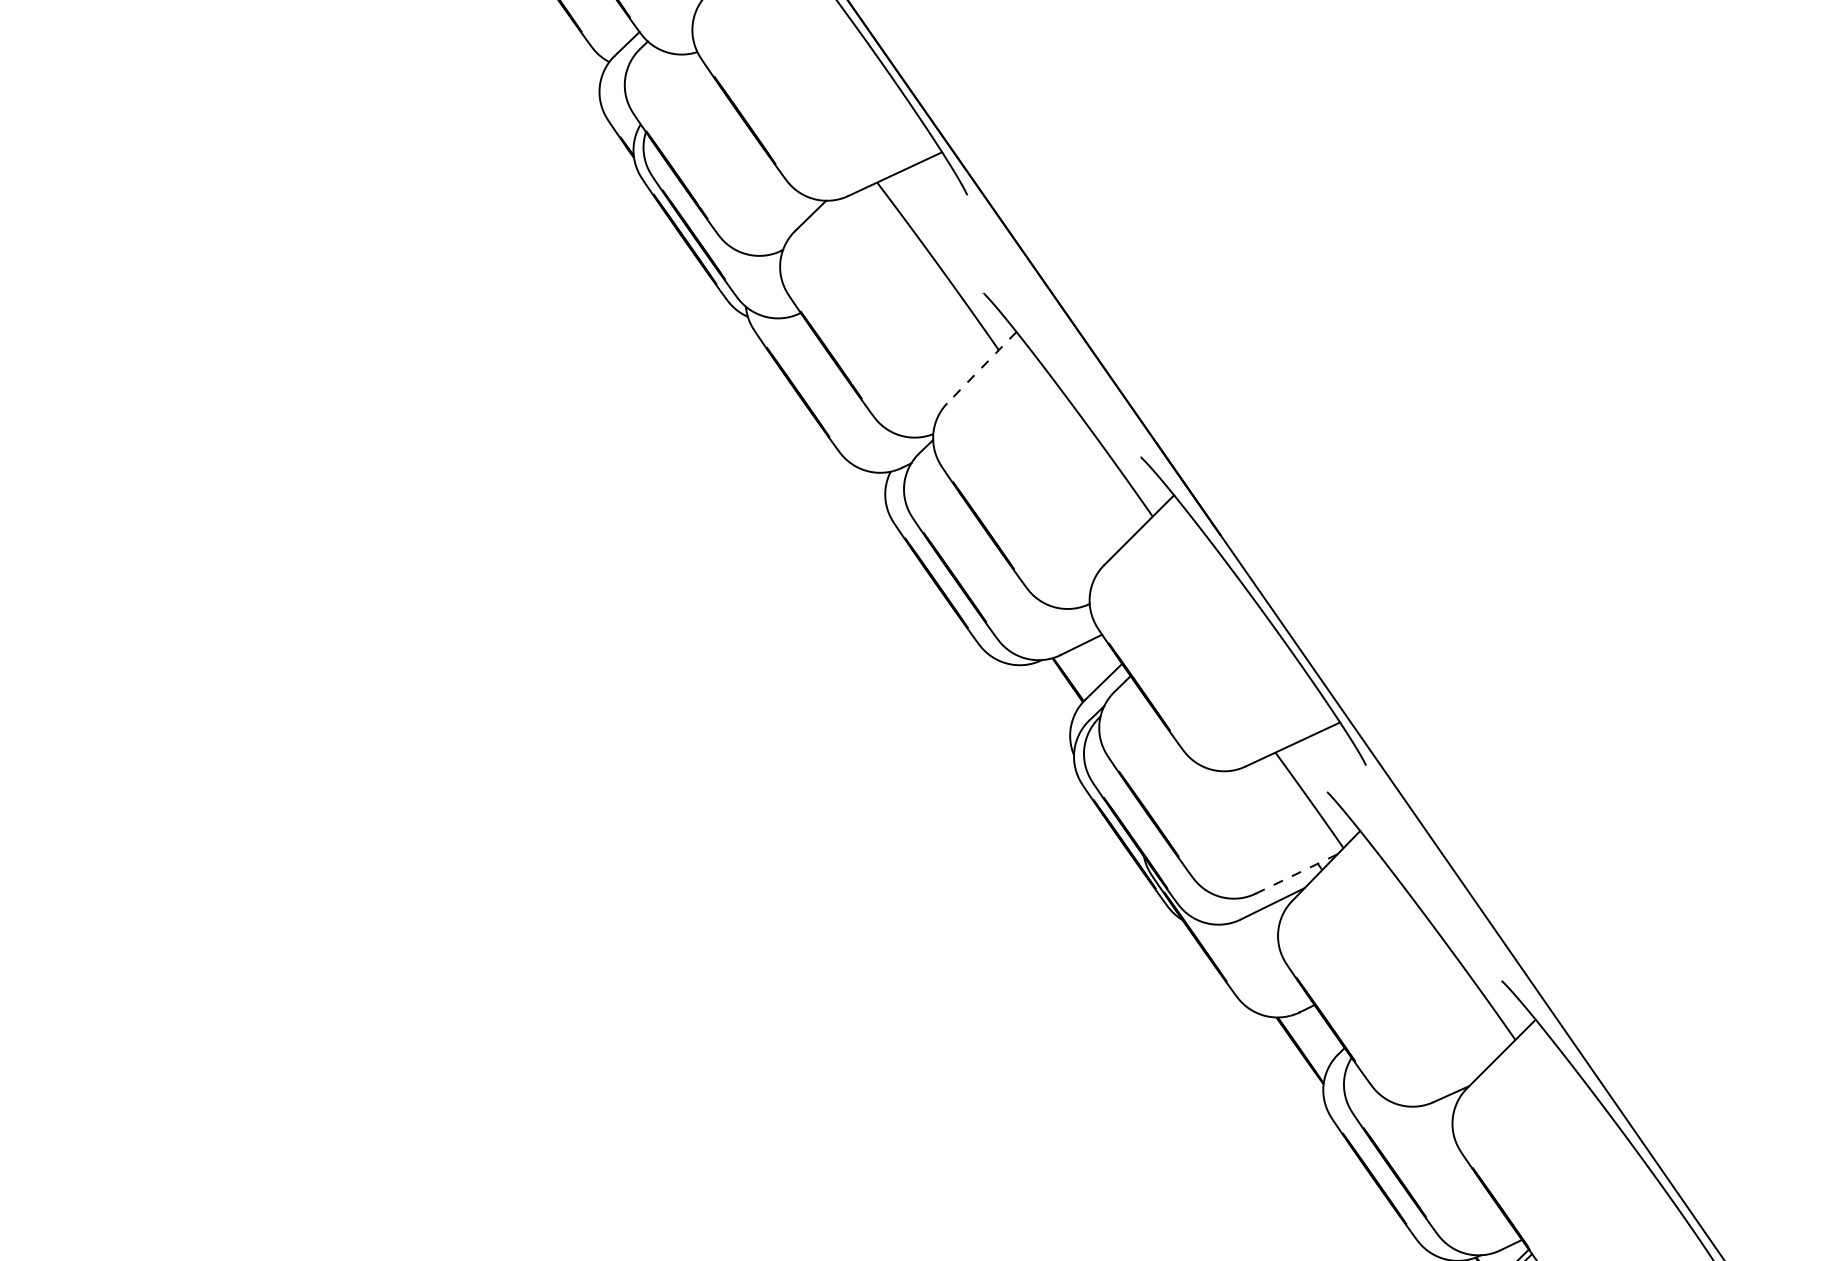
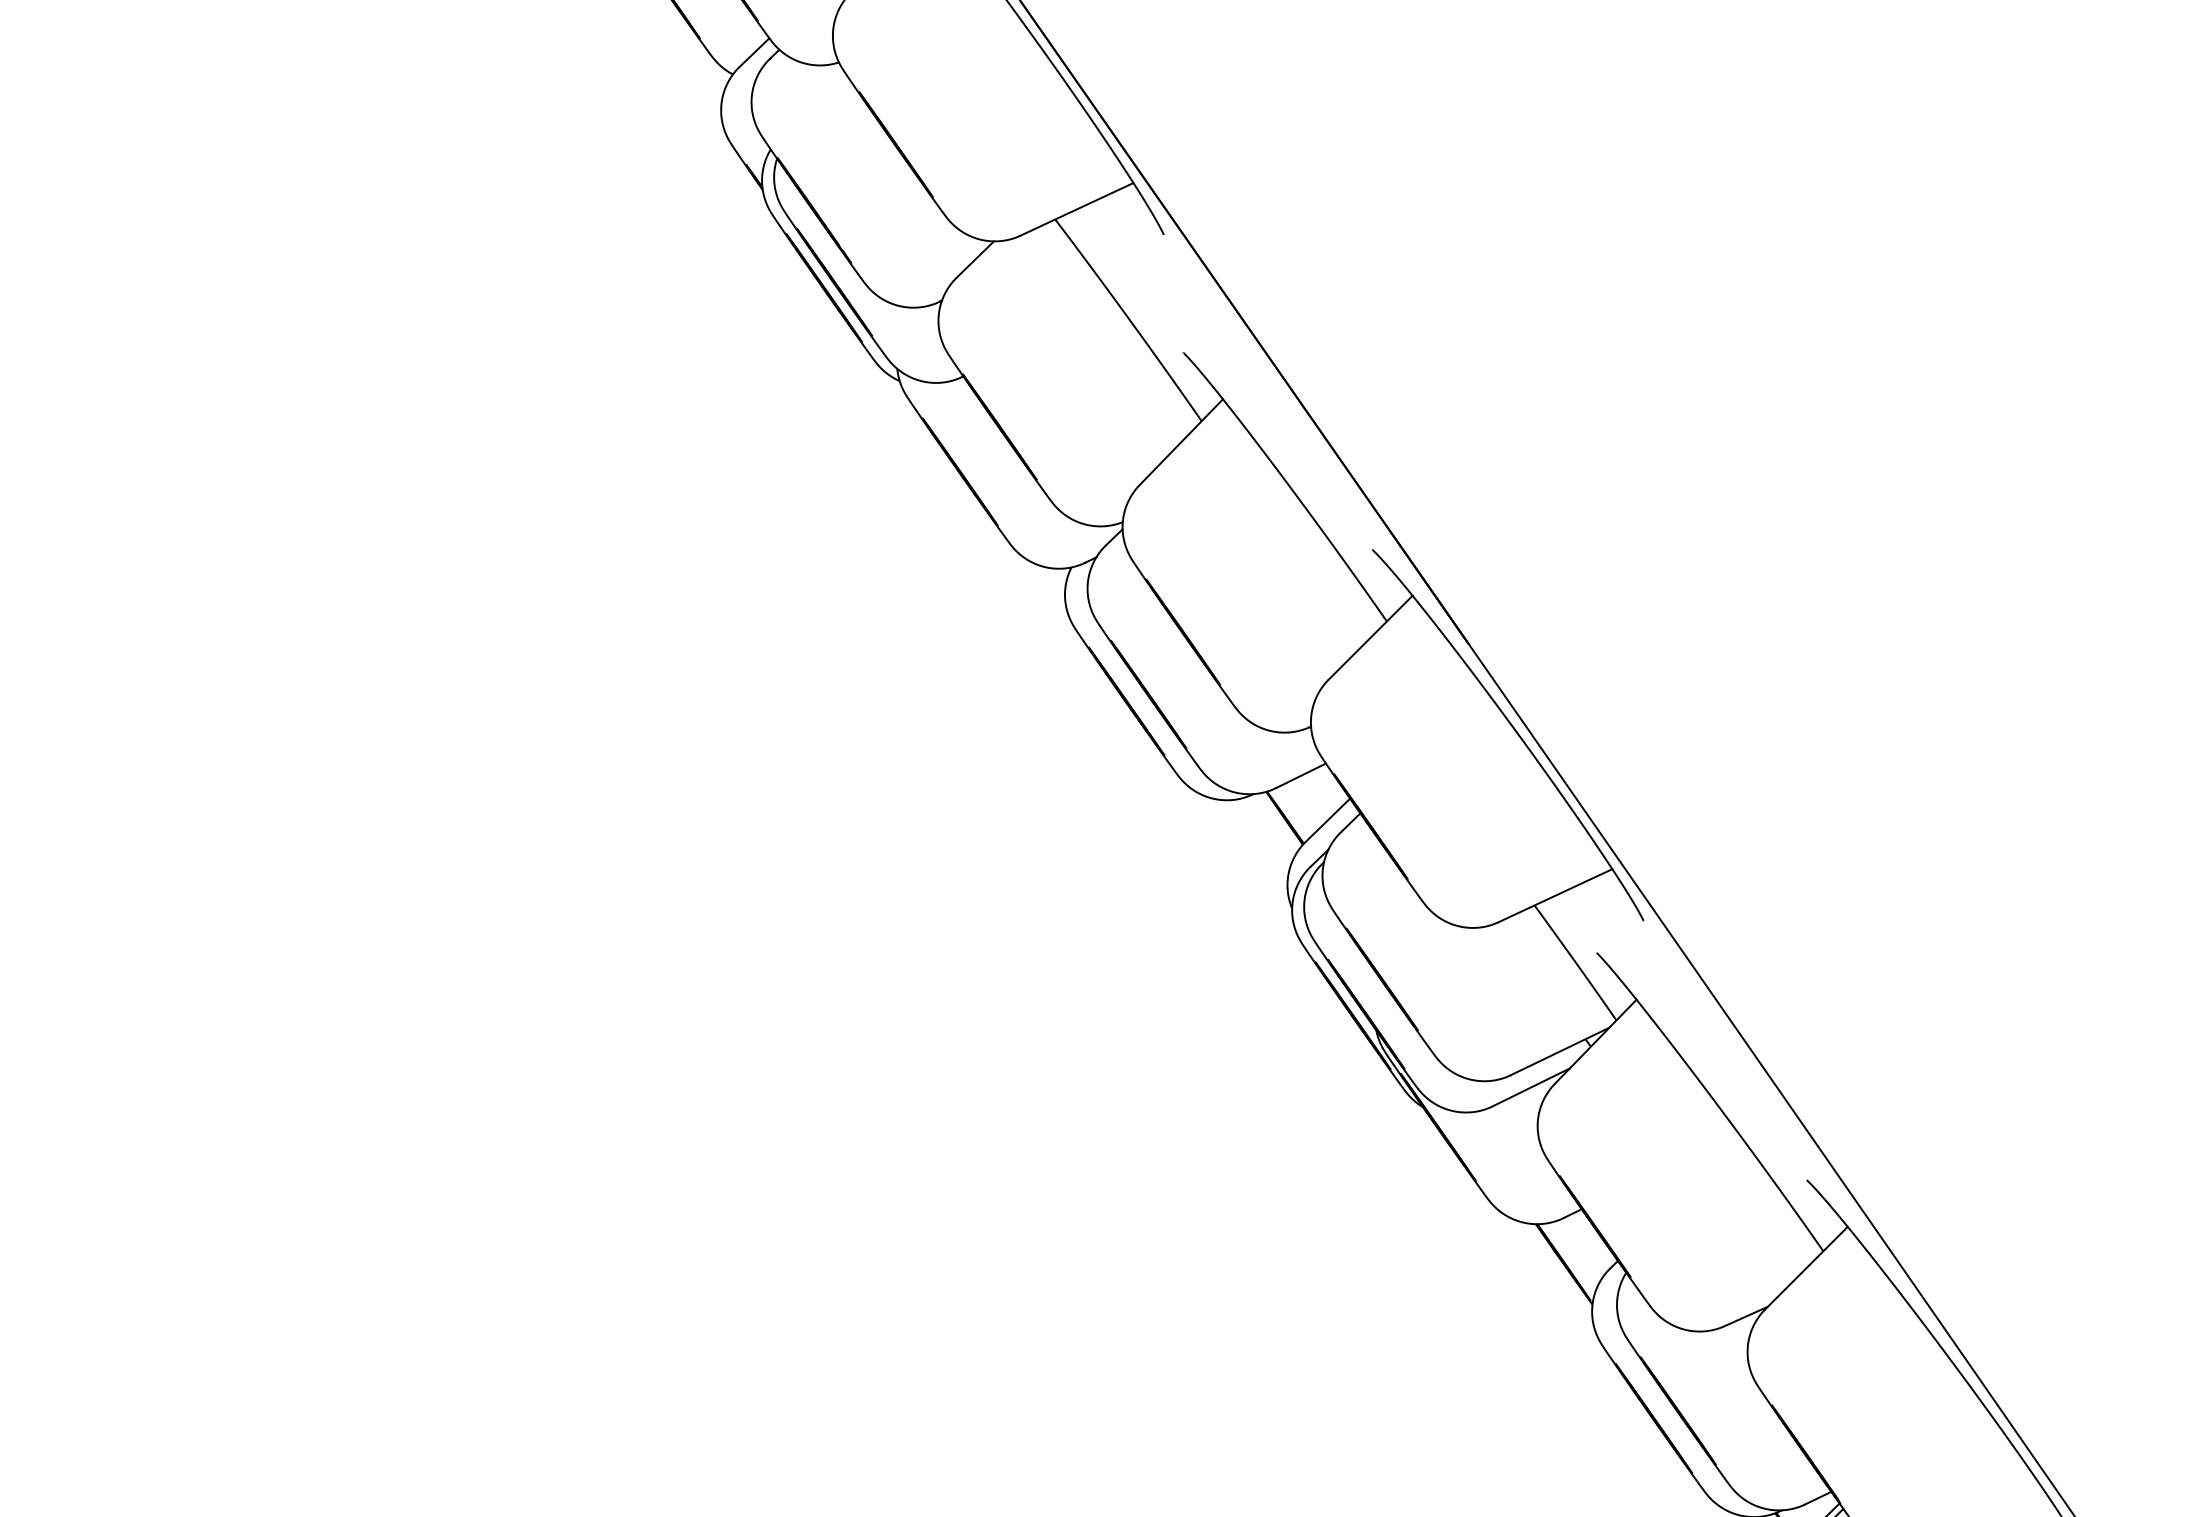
line: (982, 367) -> (1181, 442), dashed -> solid
line: (1297, 873) -> (1560, 1051), dashed -> solid

